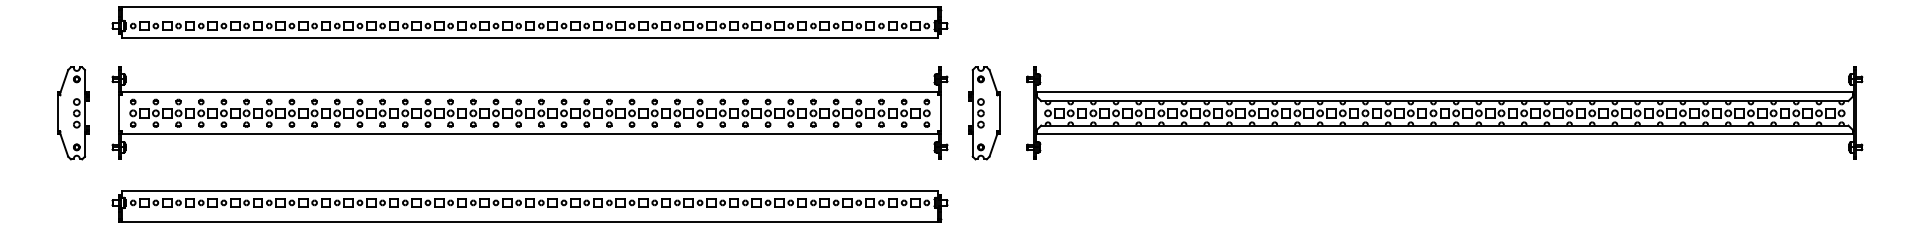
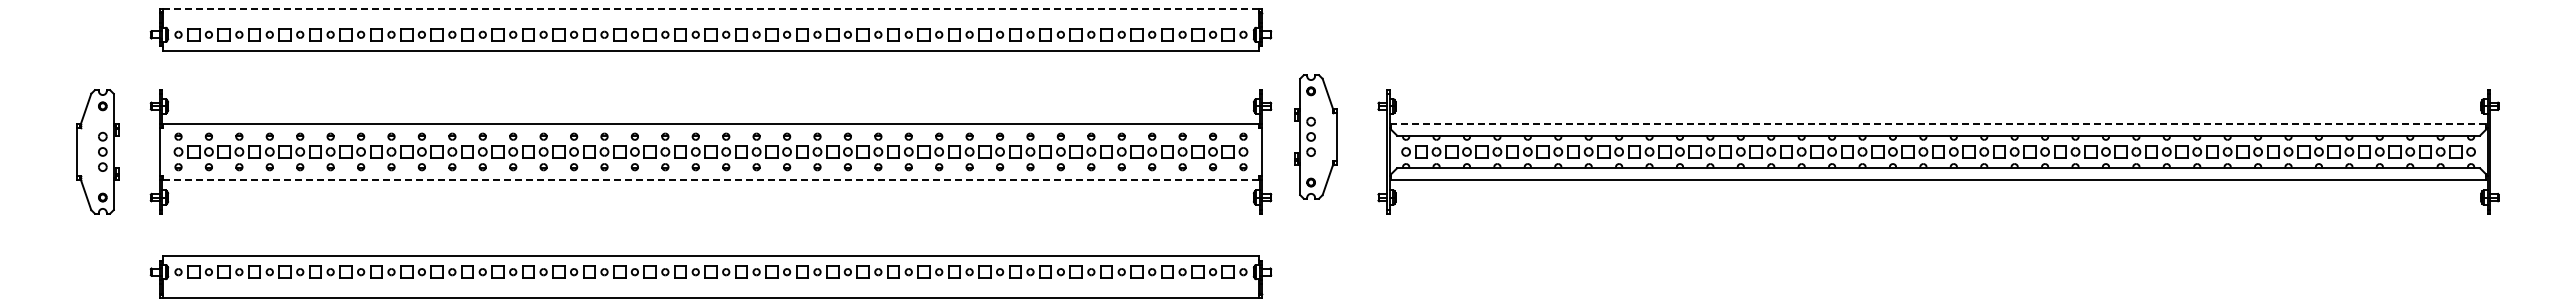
line: (530, 7) -> (711, 9), solid -> dashed
line: (1444, 92) -> (1938, 123), solid -> dashed
part: (984, 113) -> (1315, 136), moved
line: (530, 133) -> (711, 179), solid -> dashed

